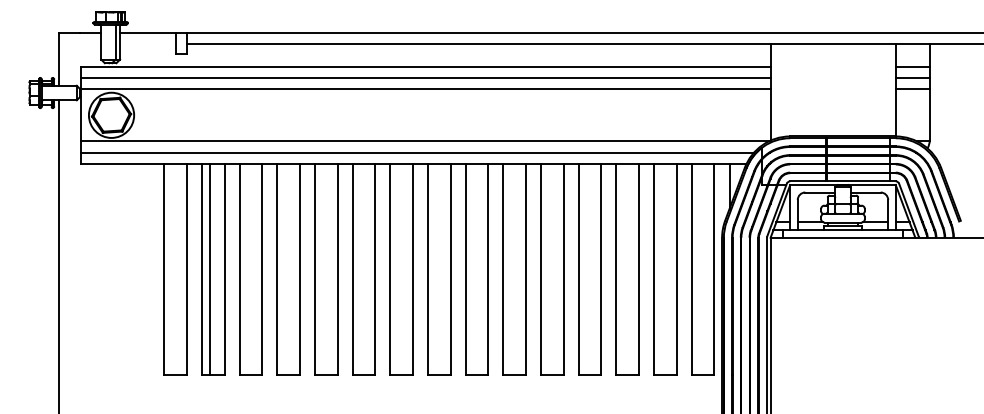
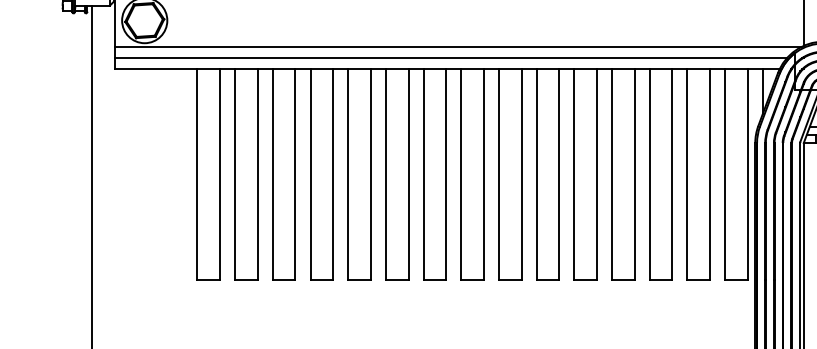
line: (209, 269) -> (242, 174), removed

